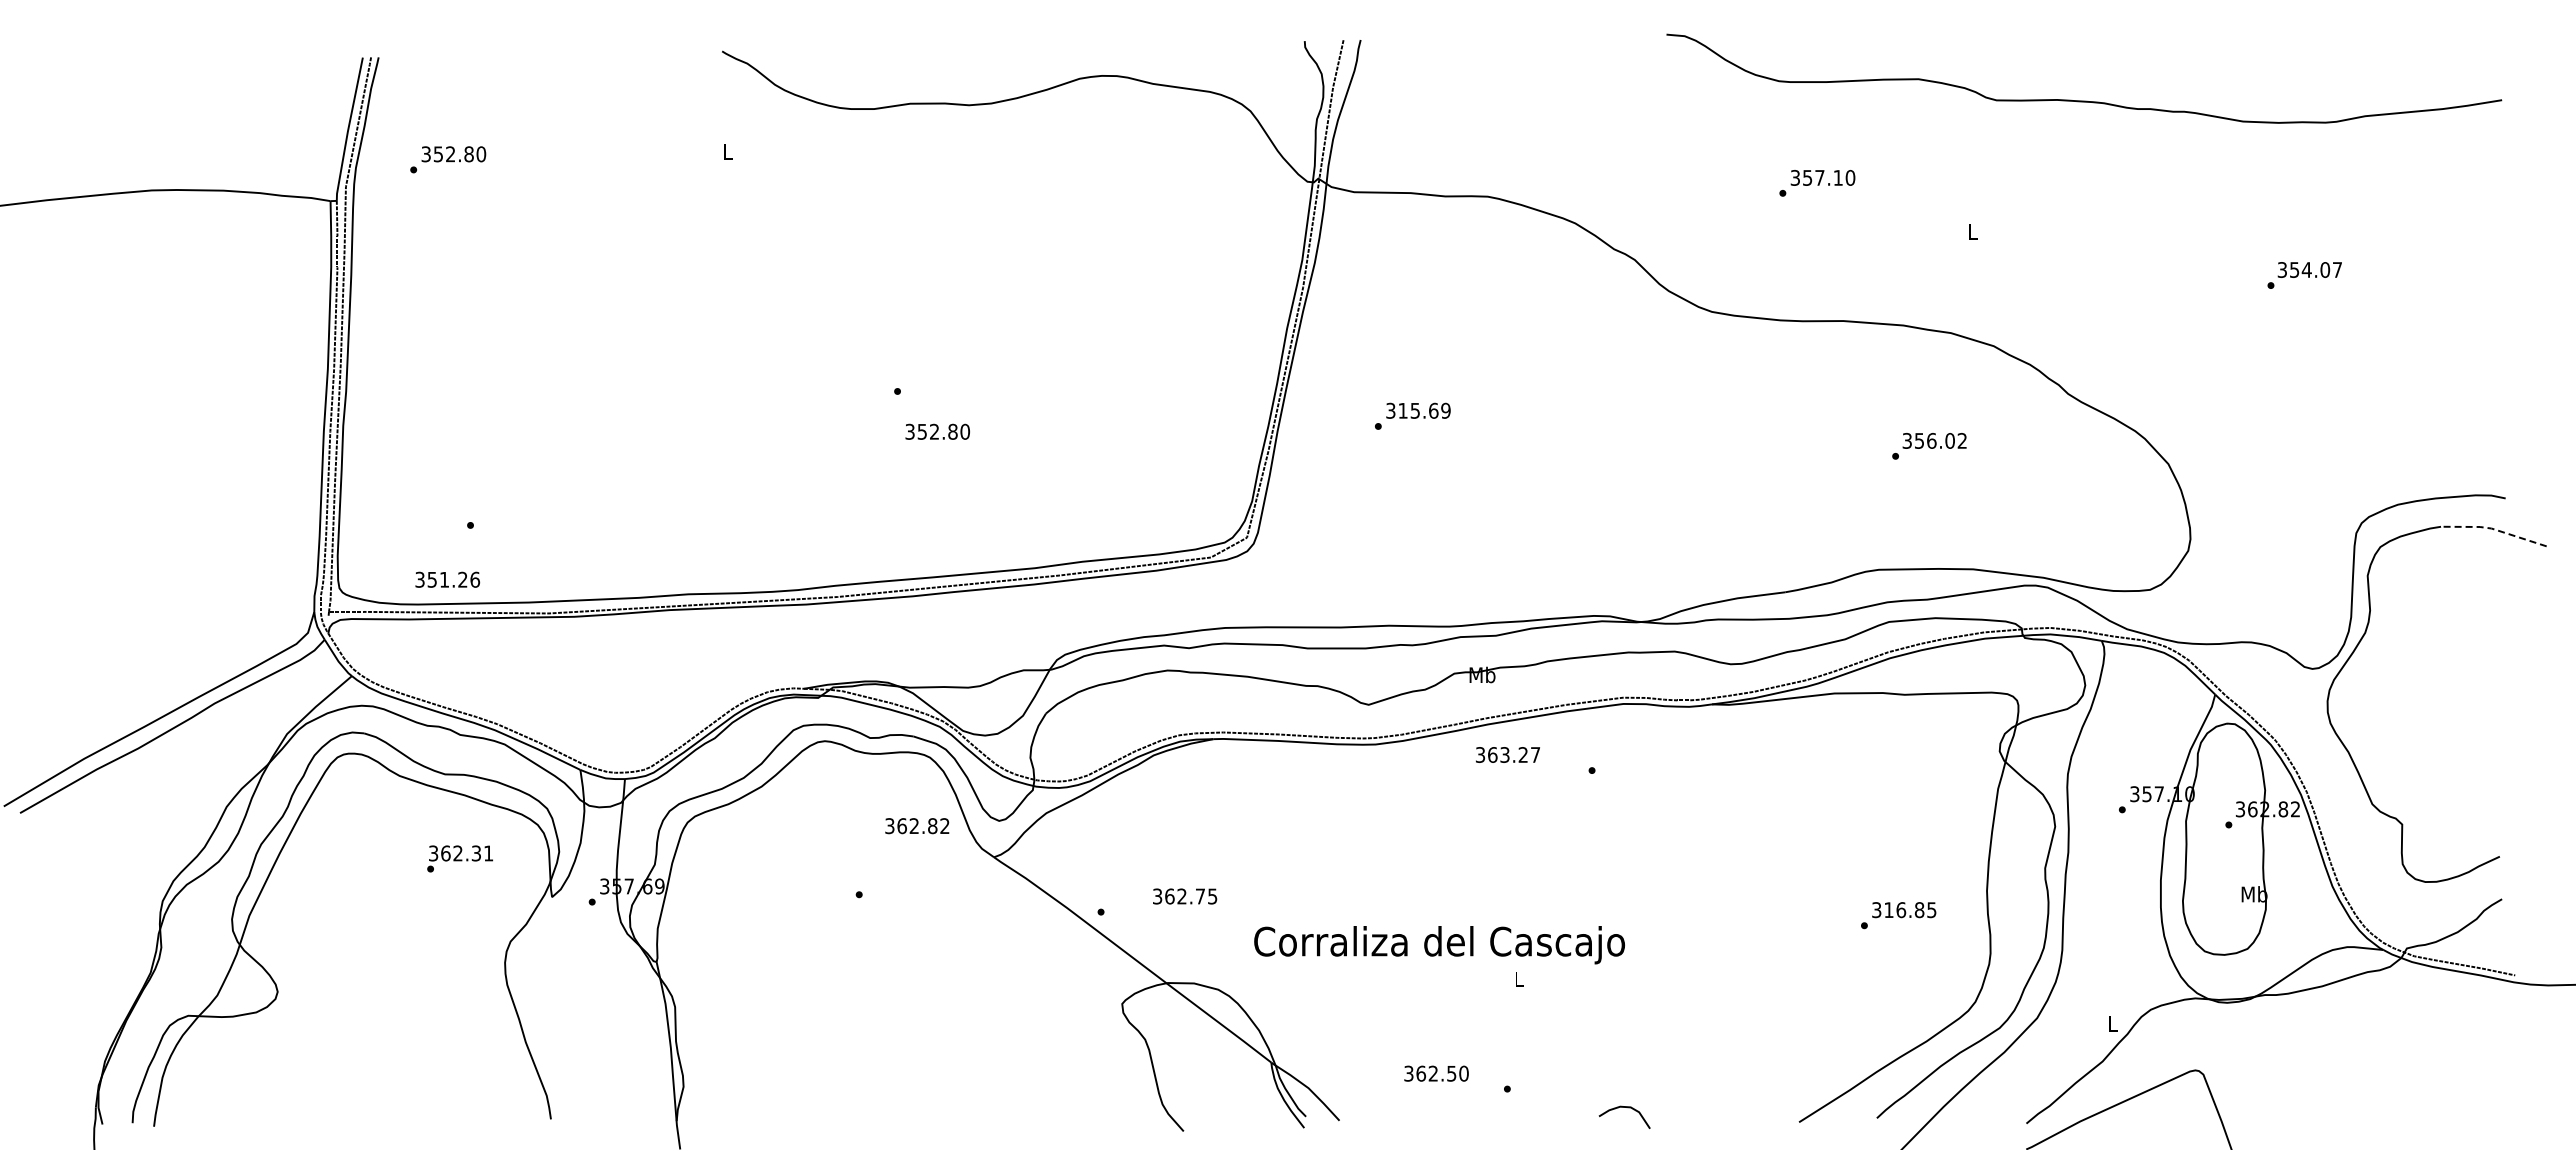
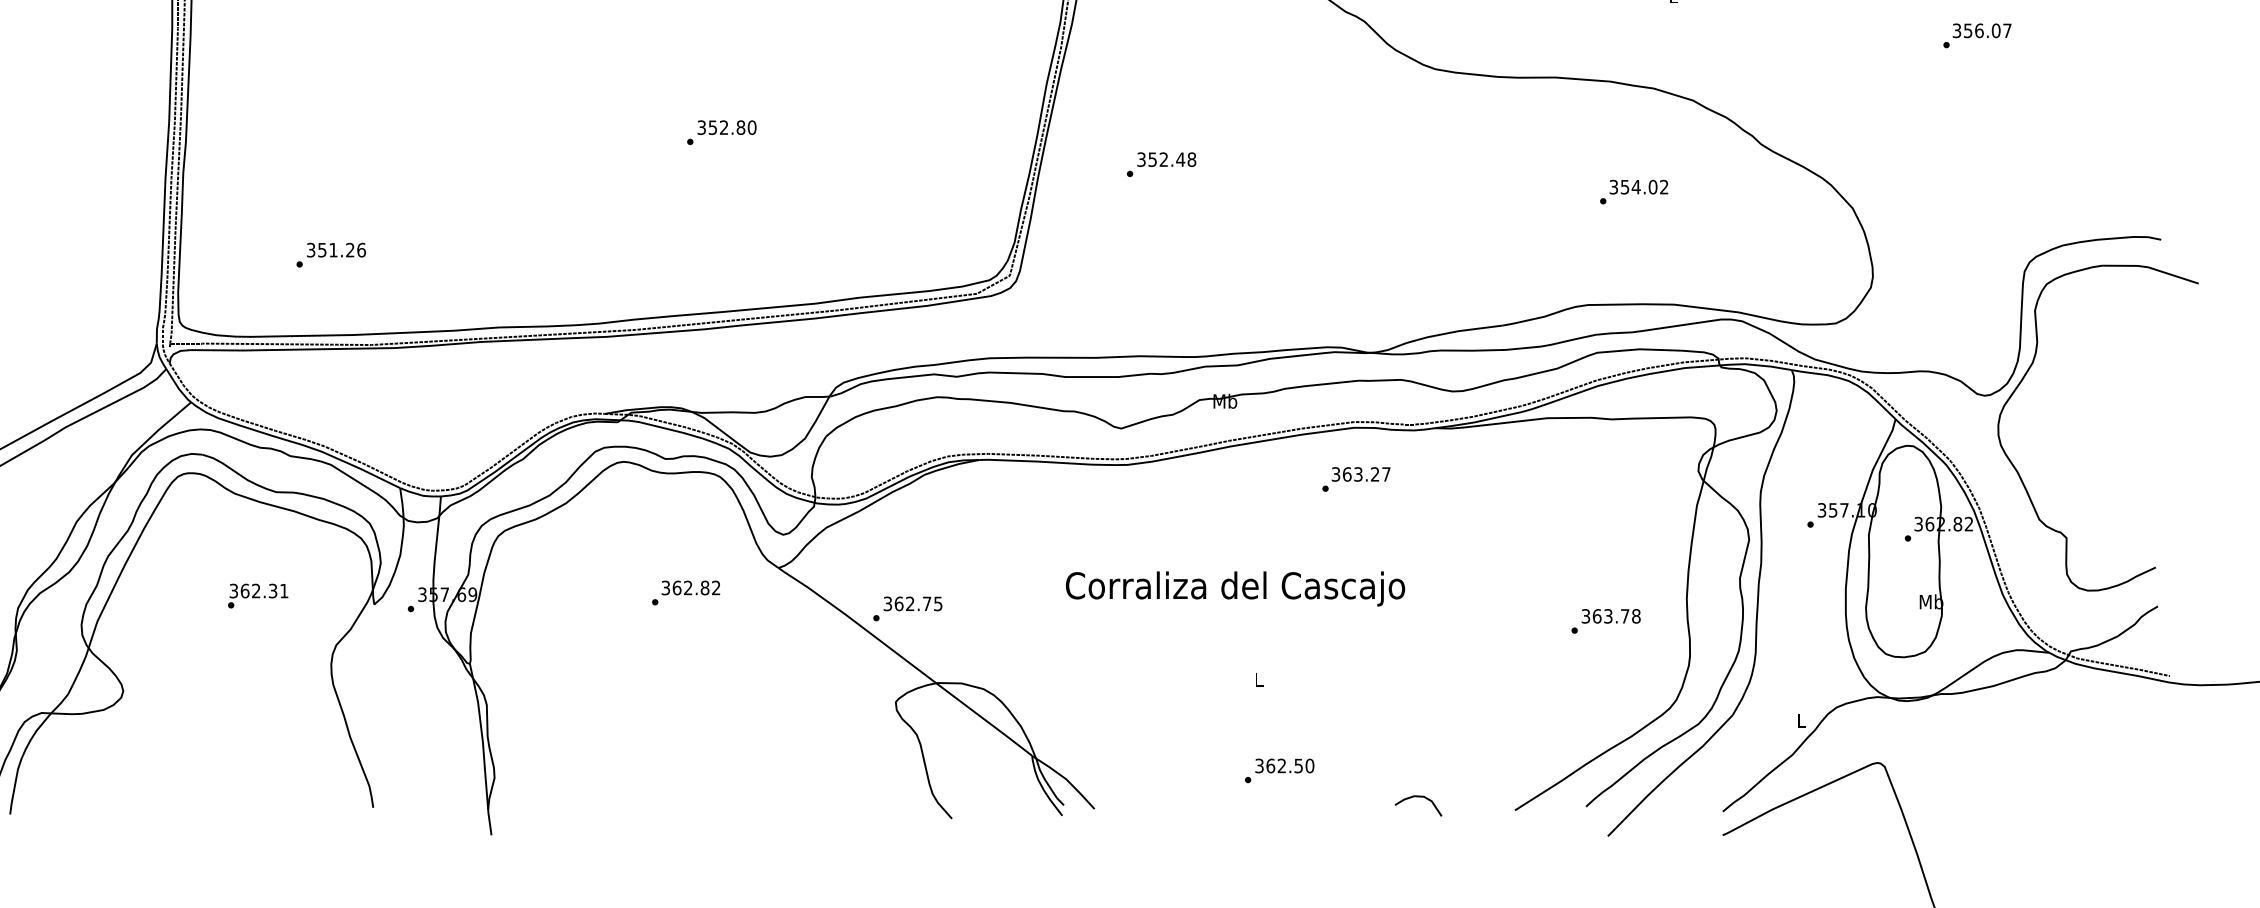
text: (2306, 269) -> (1979, 30), 354.07 -> 356.07
text: (1424, 410) -> (1172, 159), 315.69 -> 352.48
text: (937, 431) -> (726, 127), moved
text: (1931, 440) -> (1636, 186), 356.02 -> 354.02
line: (2493, 529) -> (2150, 268), dashed -> solid
text: (447, 579) -> (336, 249), moved
text: (1507, 754) -> (1360, 474), moved
text: (917, 826) -> (691, 588), moved
text: (459, 858) -> (257, 595), moved
text: (1185, 896) -> (913, 603), moved
text: (1910, 910) -> (1616, 616), 316.85 -> 363.78
text: (1439, 945) -> (1235, 589), moved
text: (1436, 1073) -> (1284, 765), moved
curve: (1627, 1108) -> (1421, 797), moved

